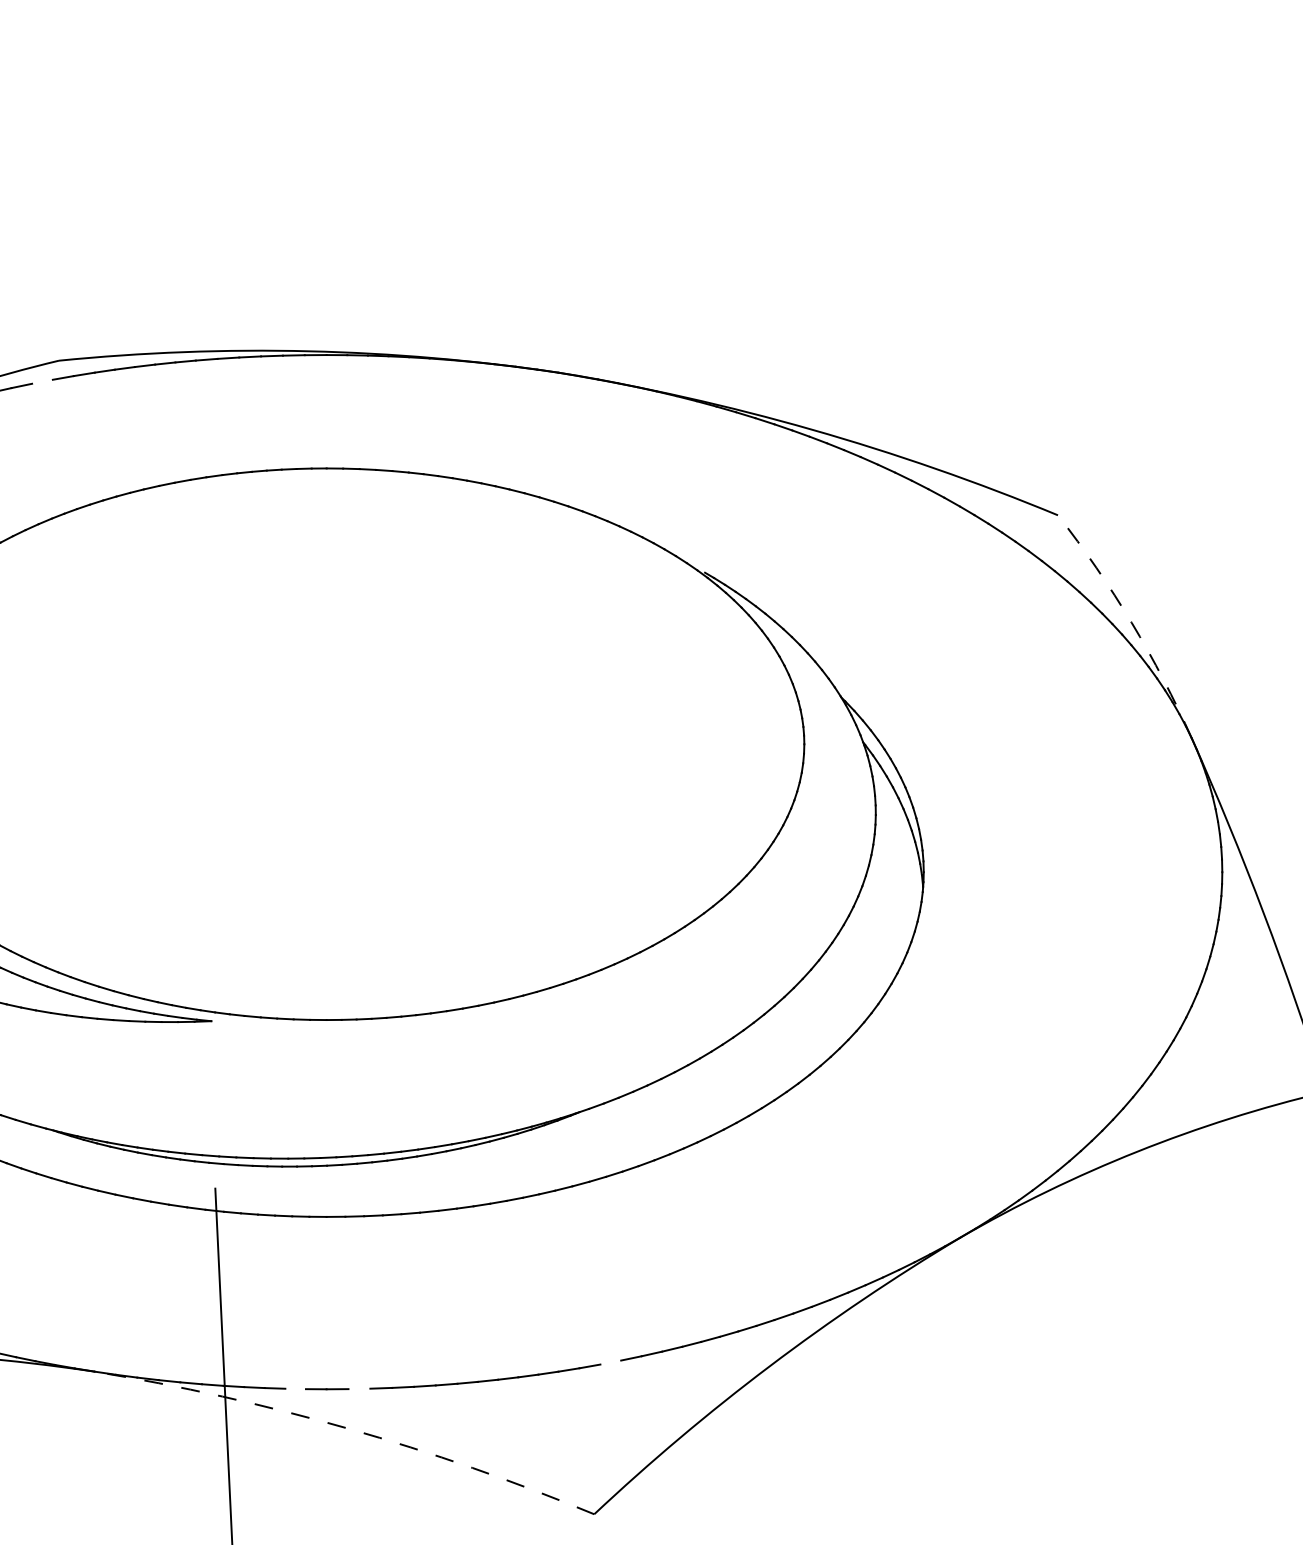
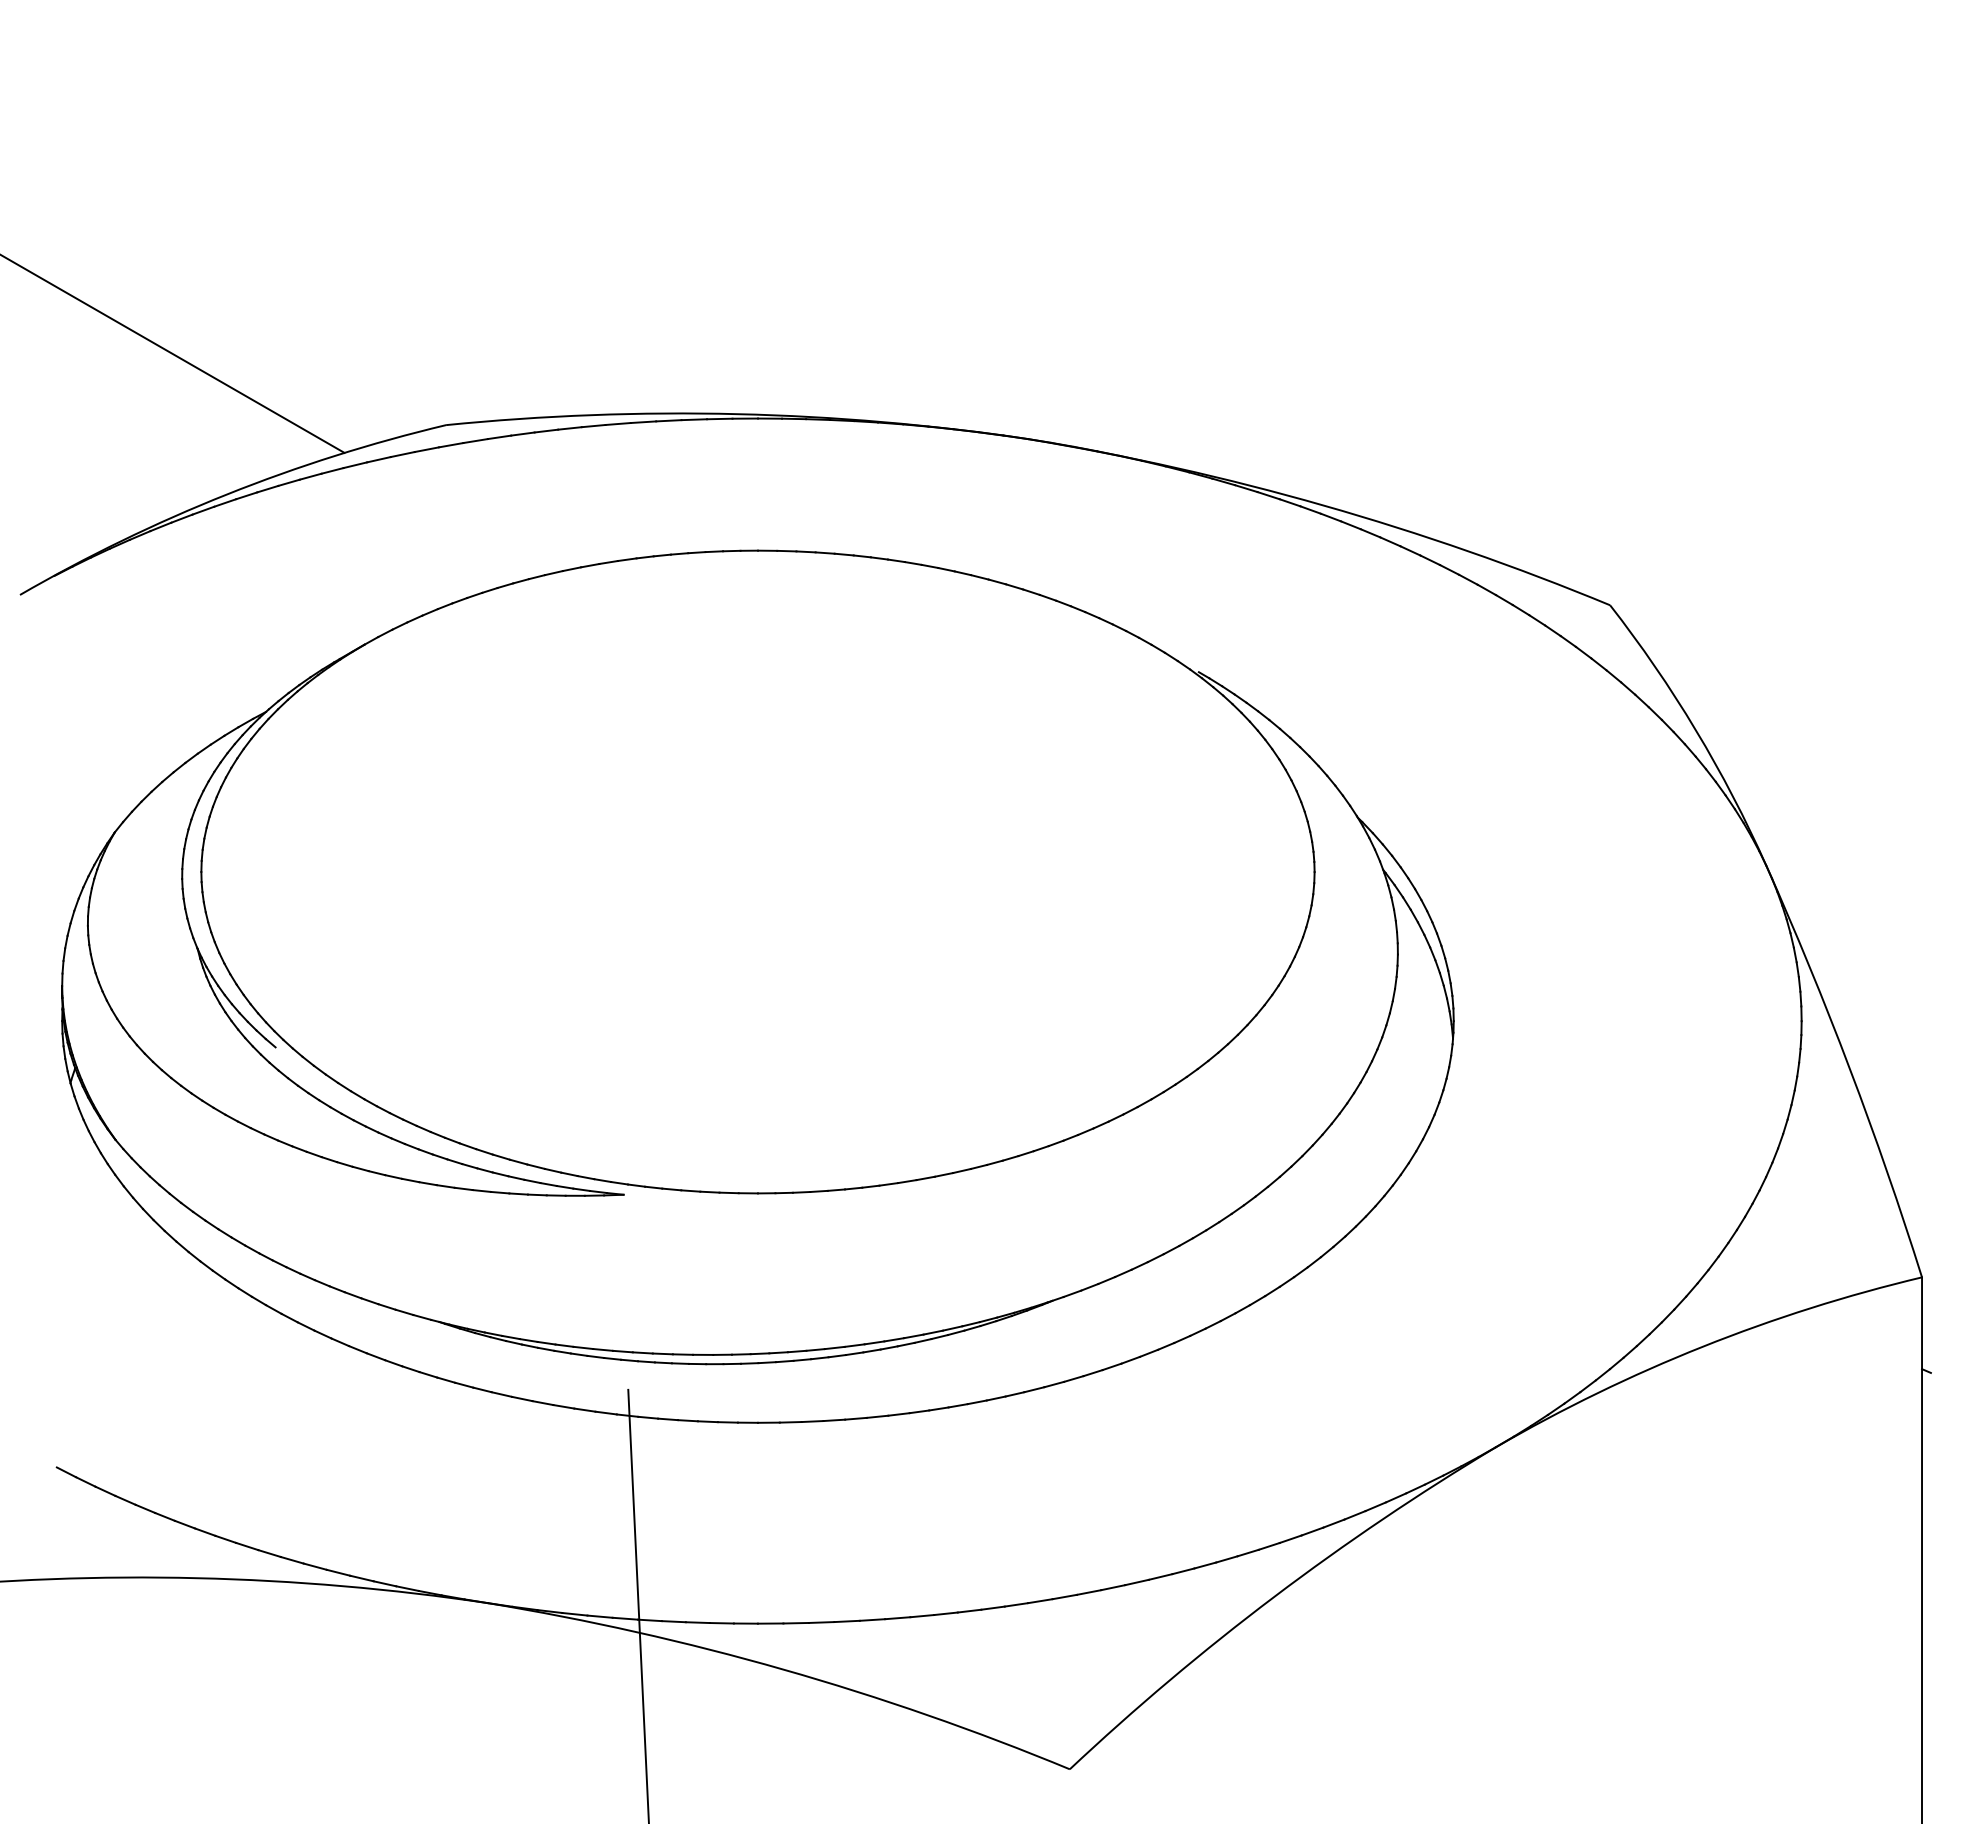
line: (42, 381) -> (426, 449), added
arc: (1132, 622) -> (1696, 730), dashed -> solid
line: (610, 1362) -> (1088, 1592), added
line: (358, 1388) -> (795, 1622), added
line: (295, 1389) -> (721, 1623), added
arc: (348, 1428) -> (783, 1669), dashed -> solid

